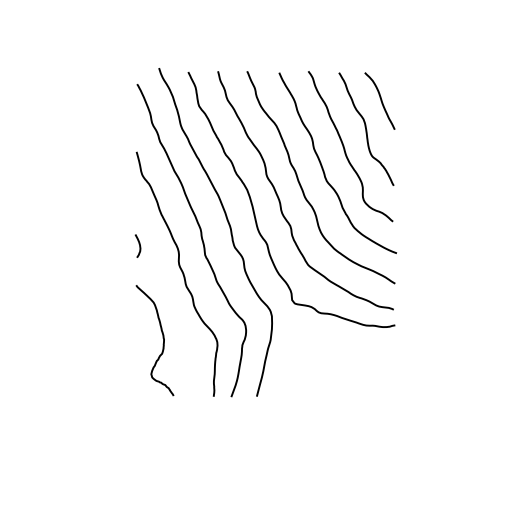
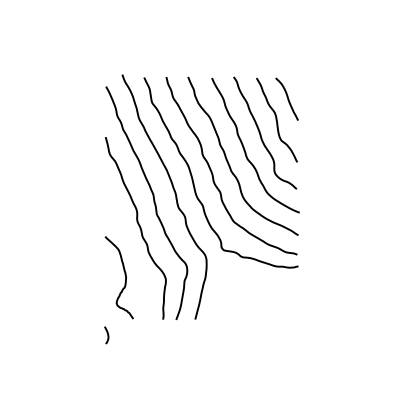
curve: (139, 246) -> (107, 335), moved

